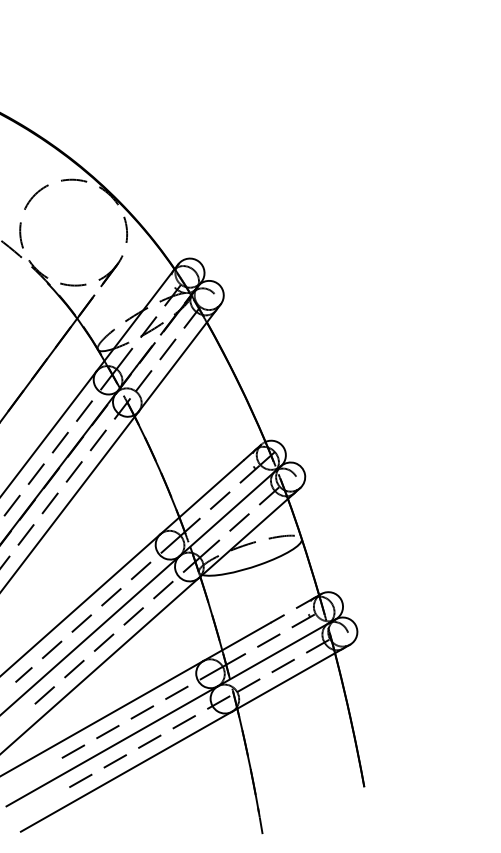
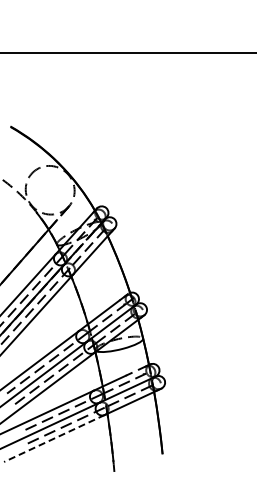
line: (126, 771) -> (54, 438), solid -> dashed

